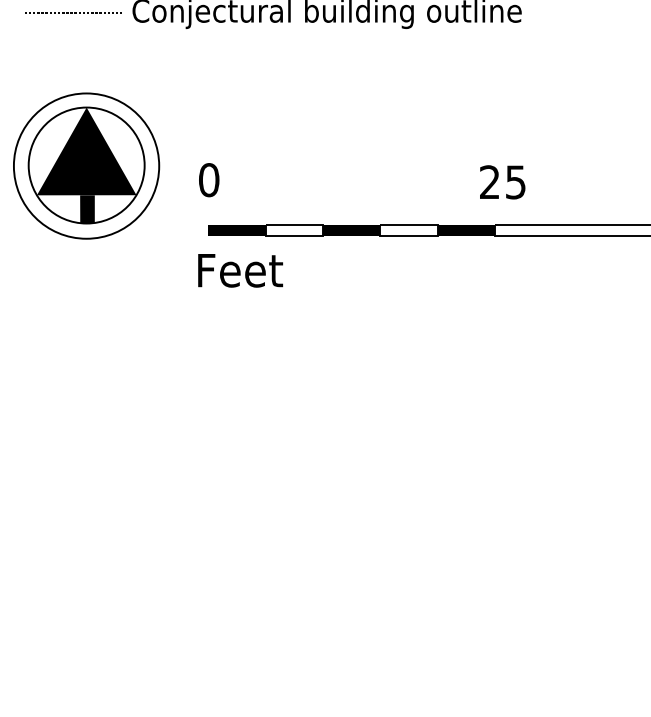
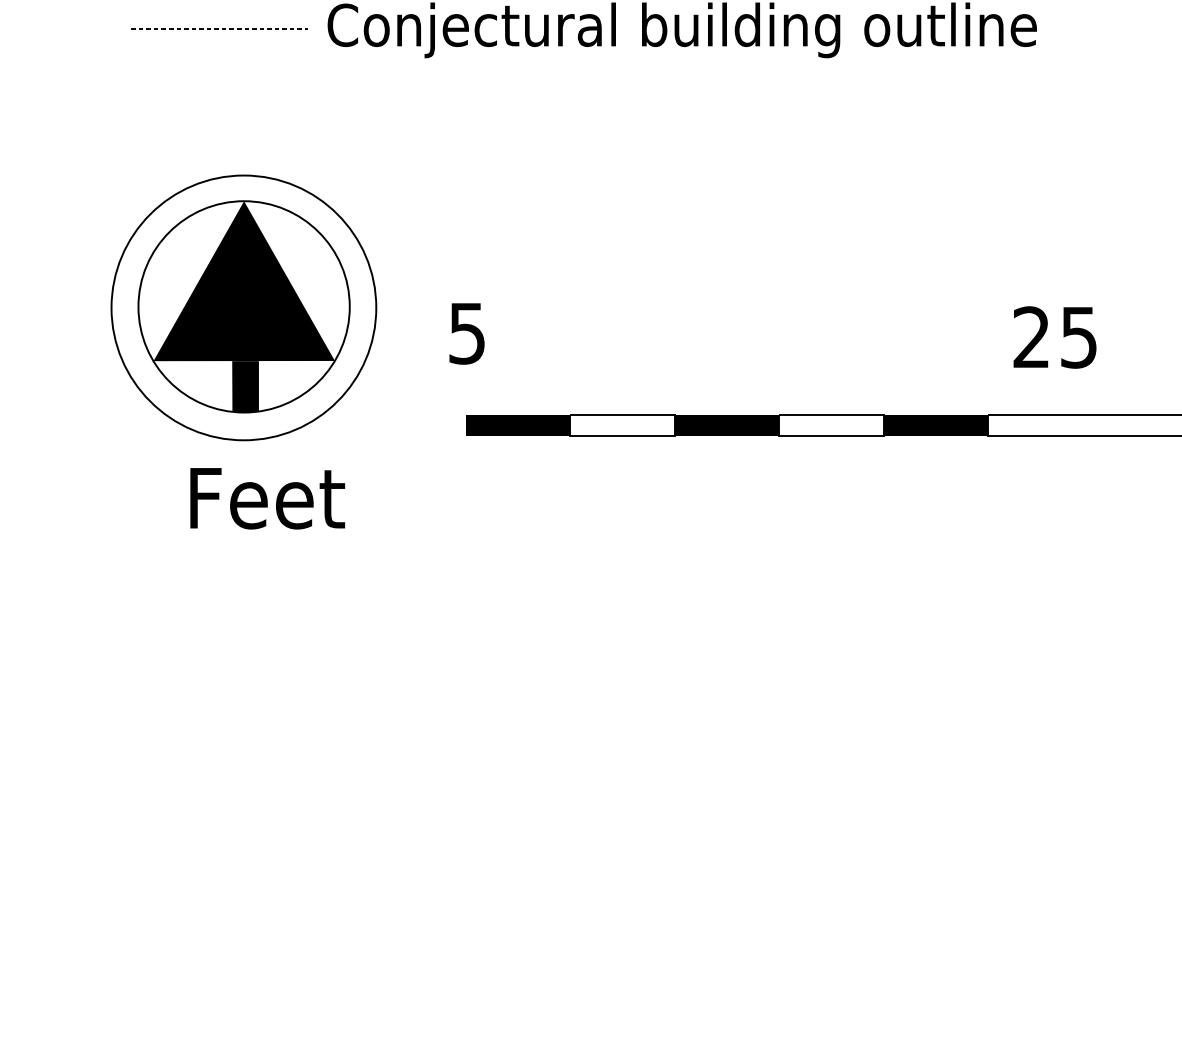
text: (209, 180) -> (467, 334), 0 -> 5
text: (502, 182) -> (1054, 337), moved
text: (240, 270) -> (267, 498), moved

